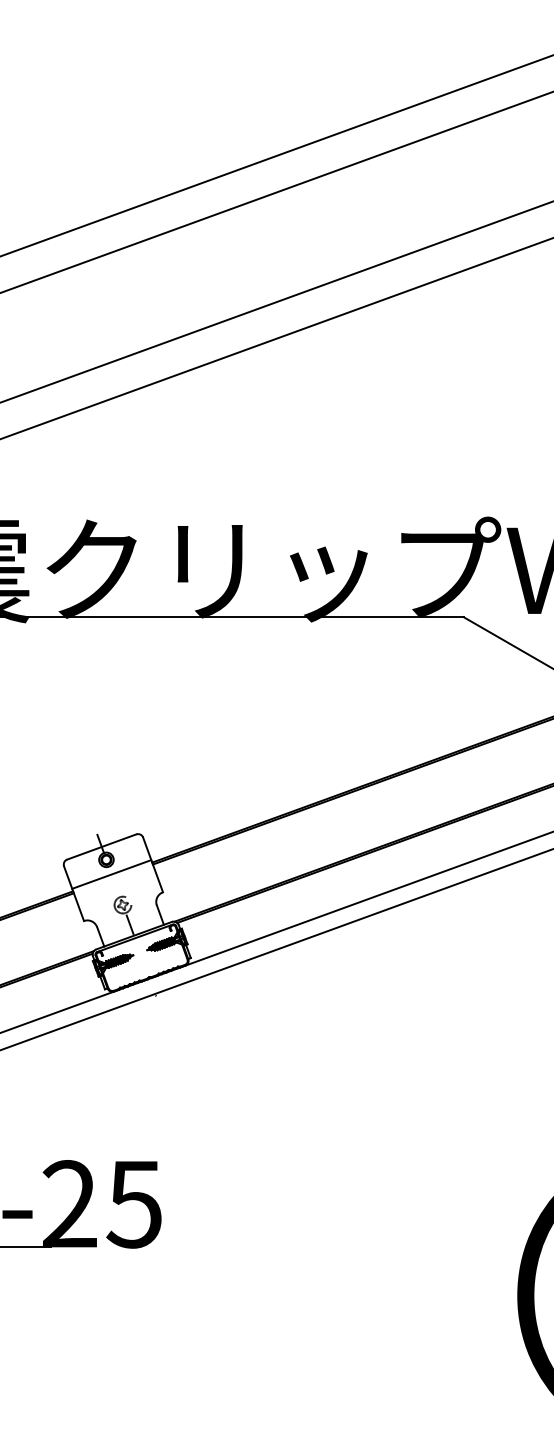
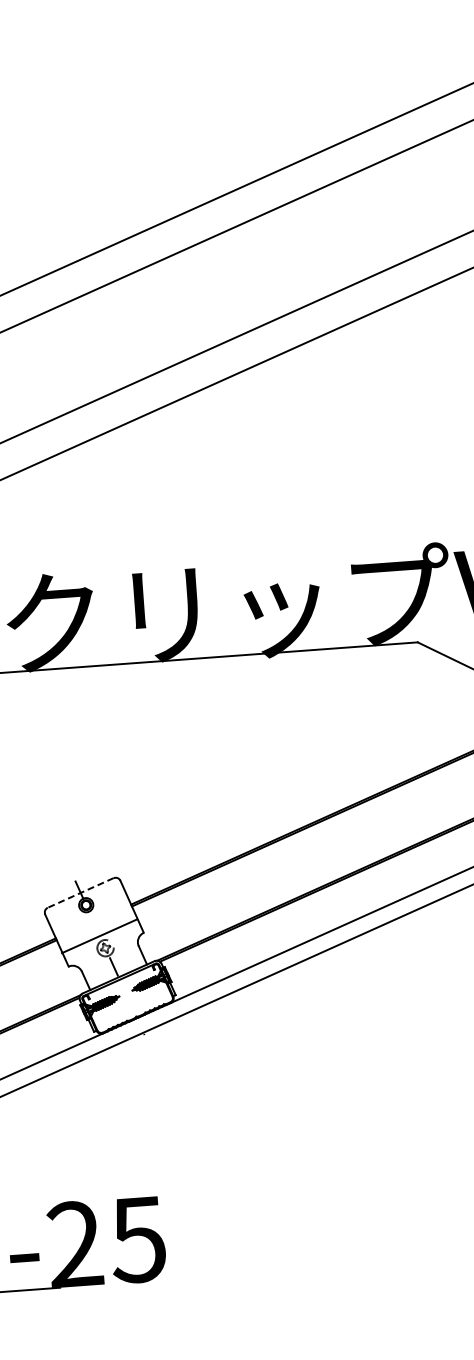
line: (101, 846) -> (80, 892), solid -> dashed
line: (111, 874) -> (99, 936), moved

